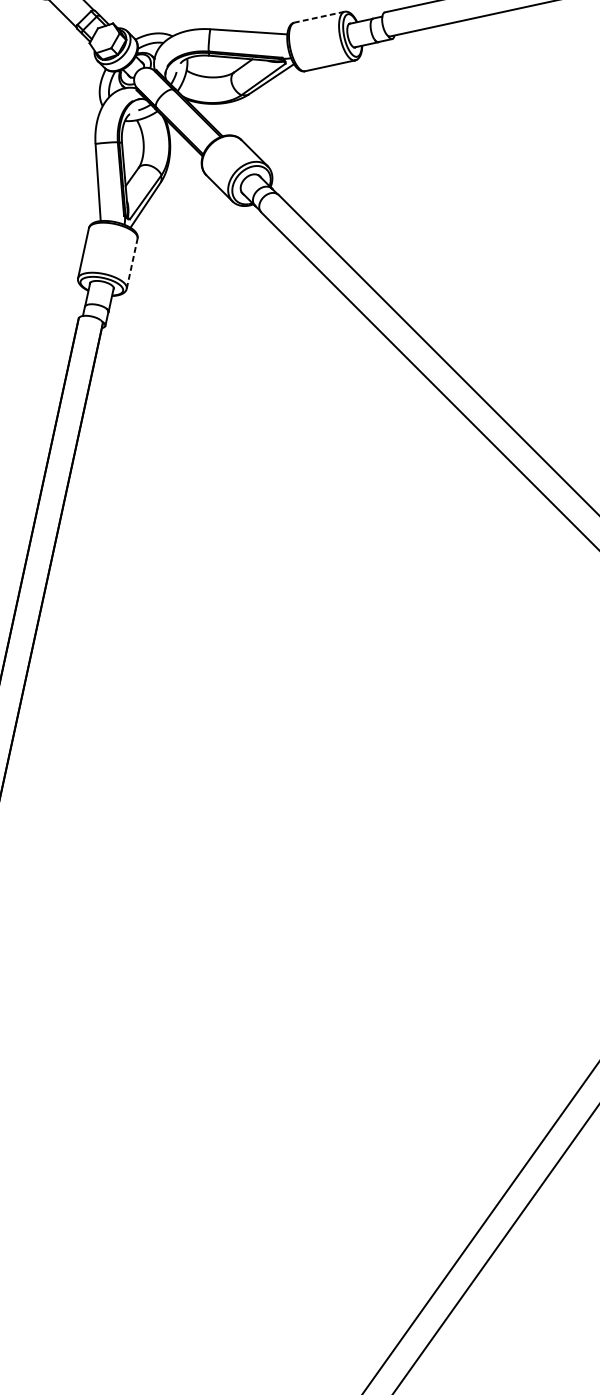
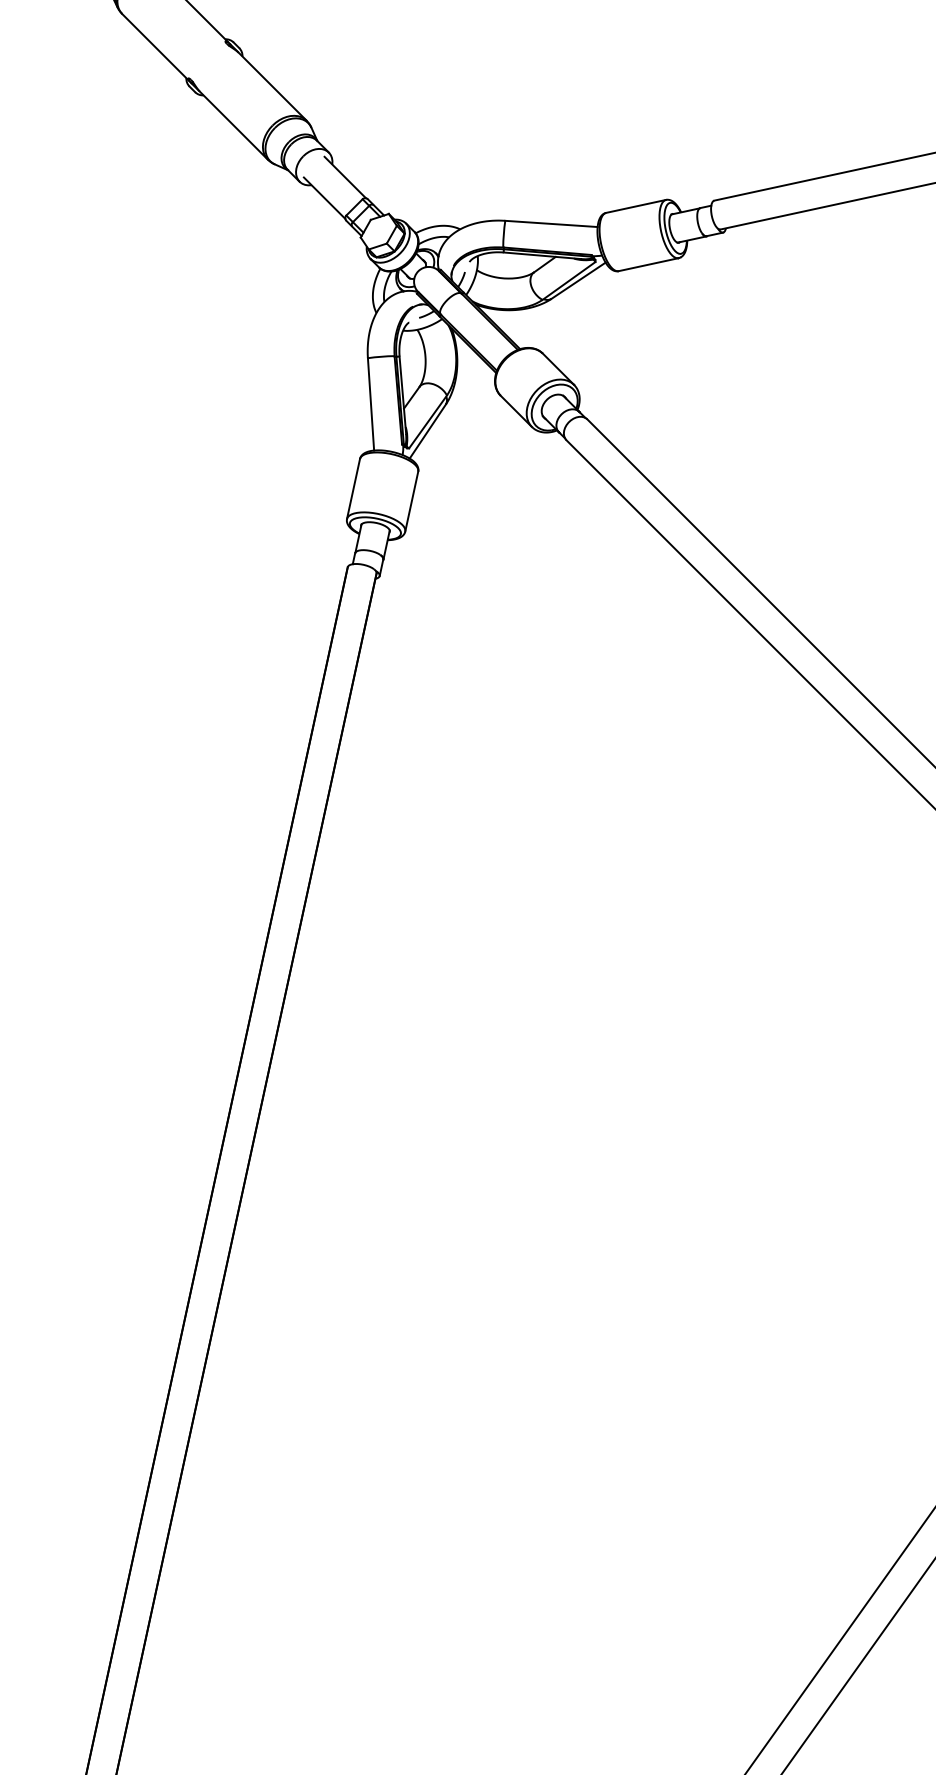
line: (319, 17) -> (636, 206), dashed -> solid
line: (131, 263) -> (411, 501), dashed -> solid

